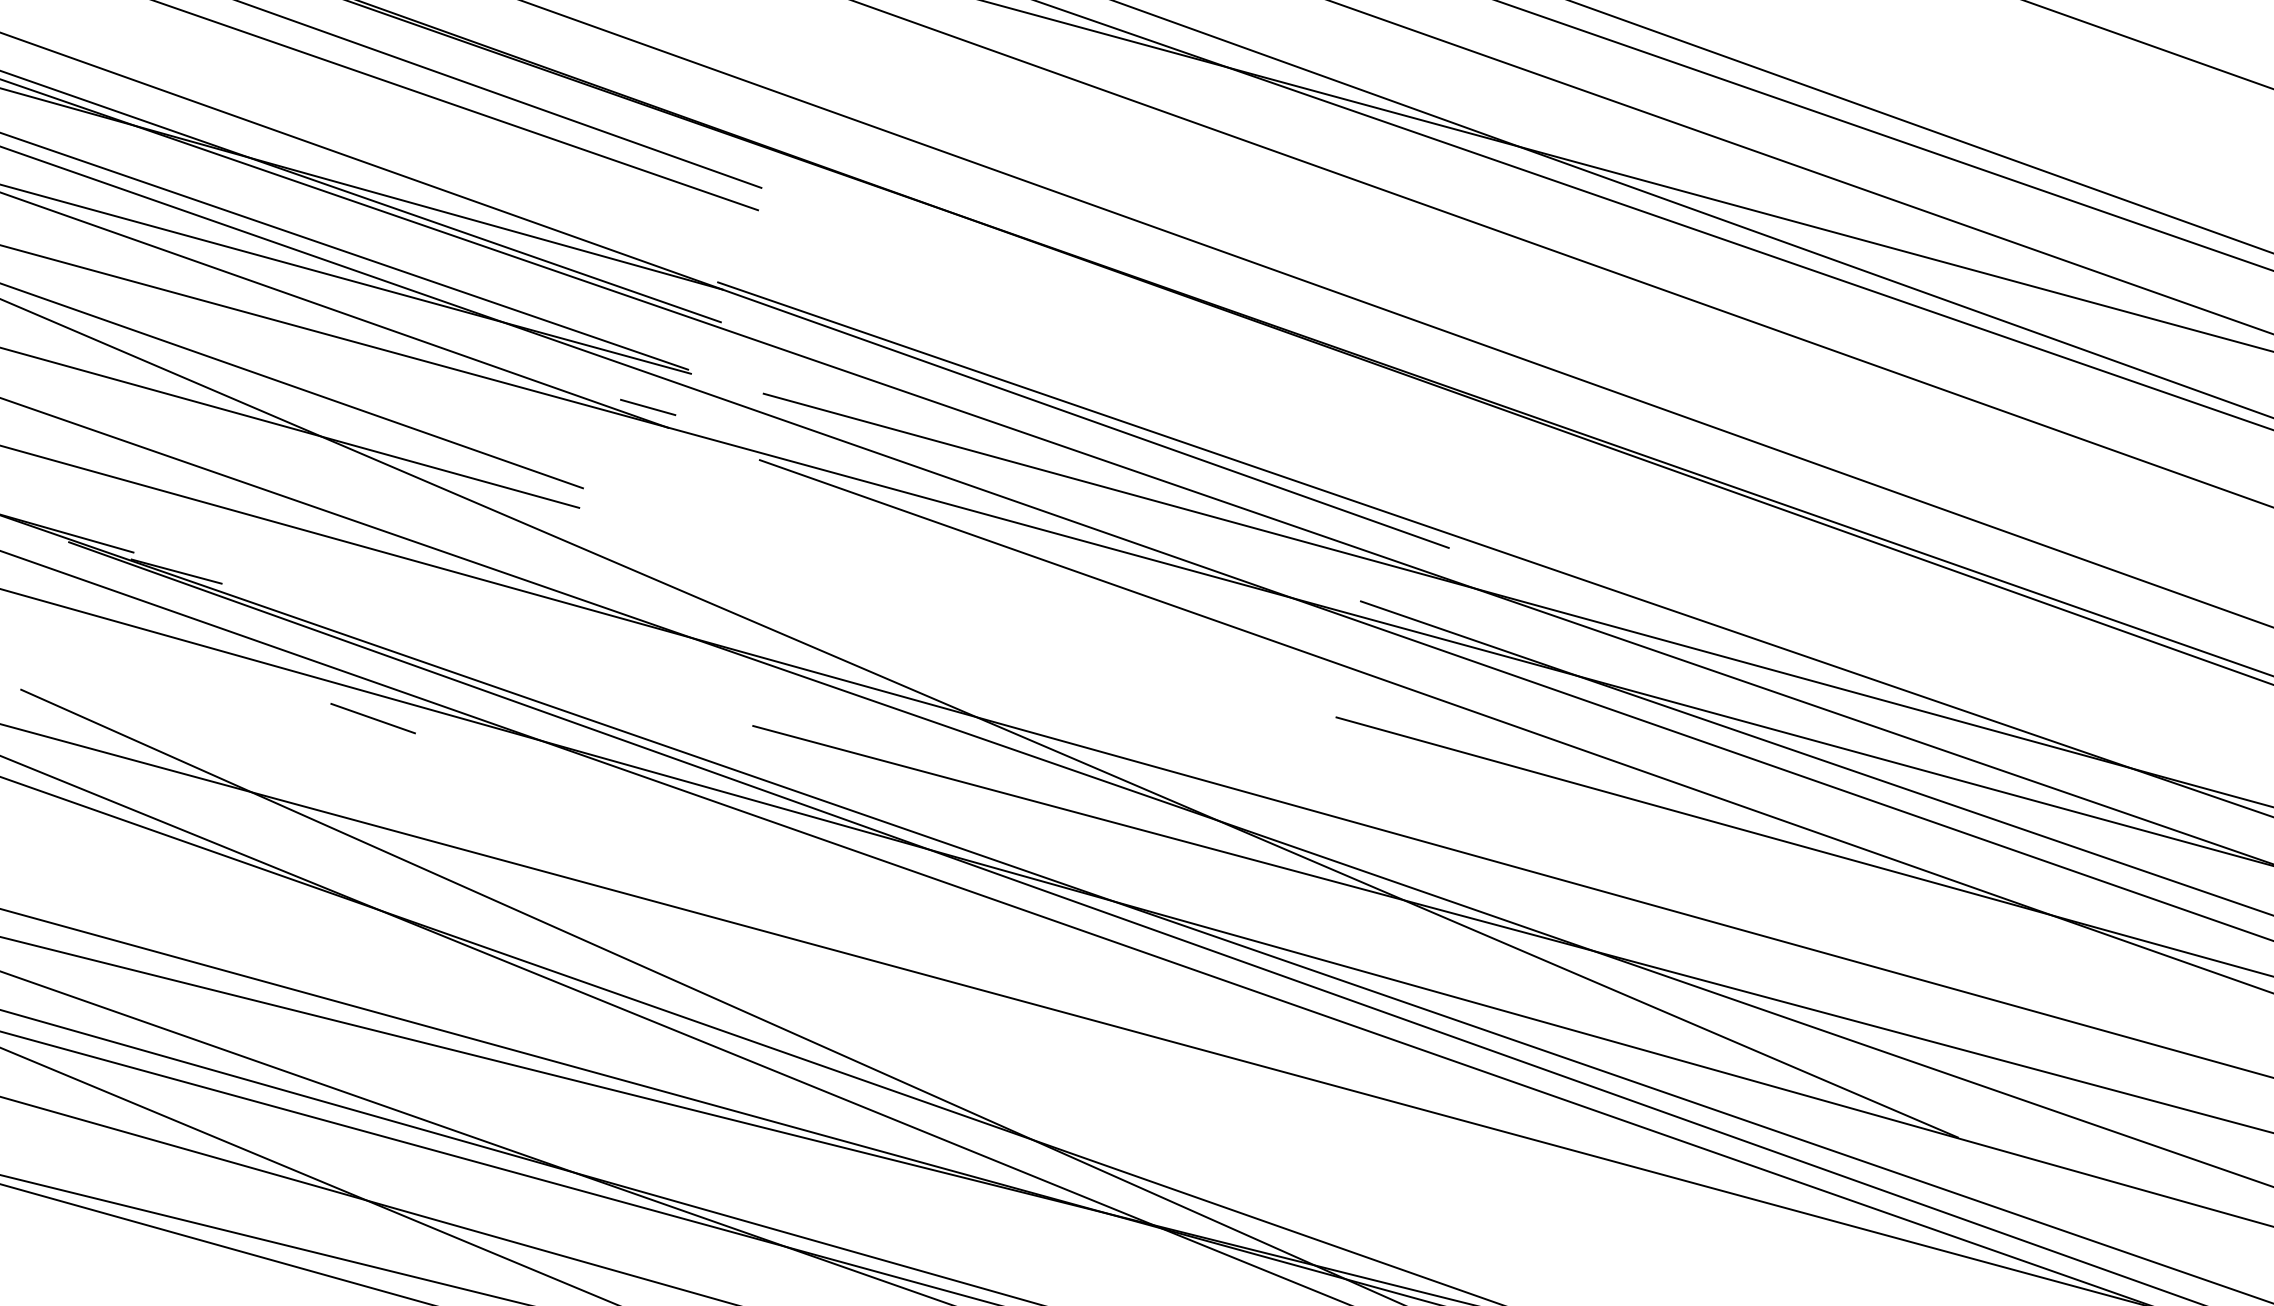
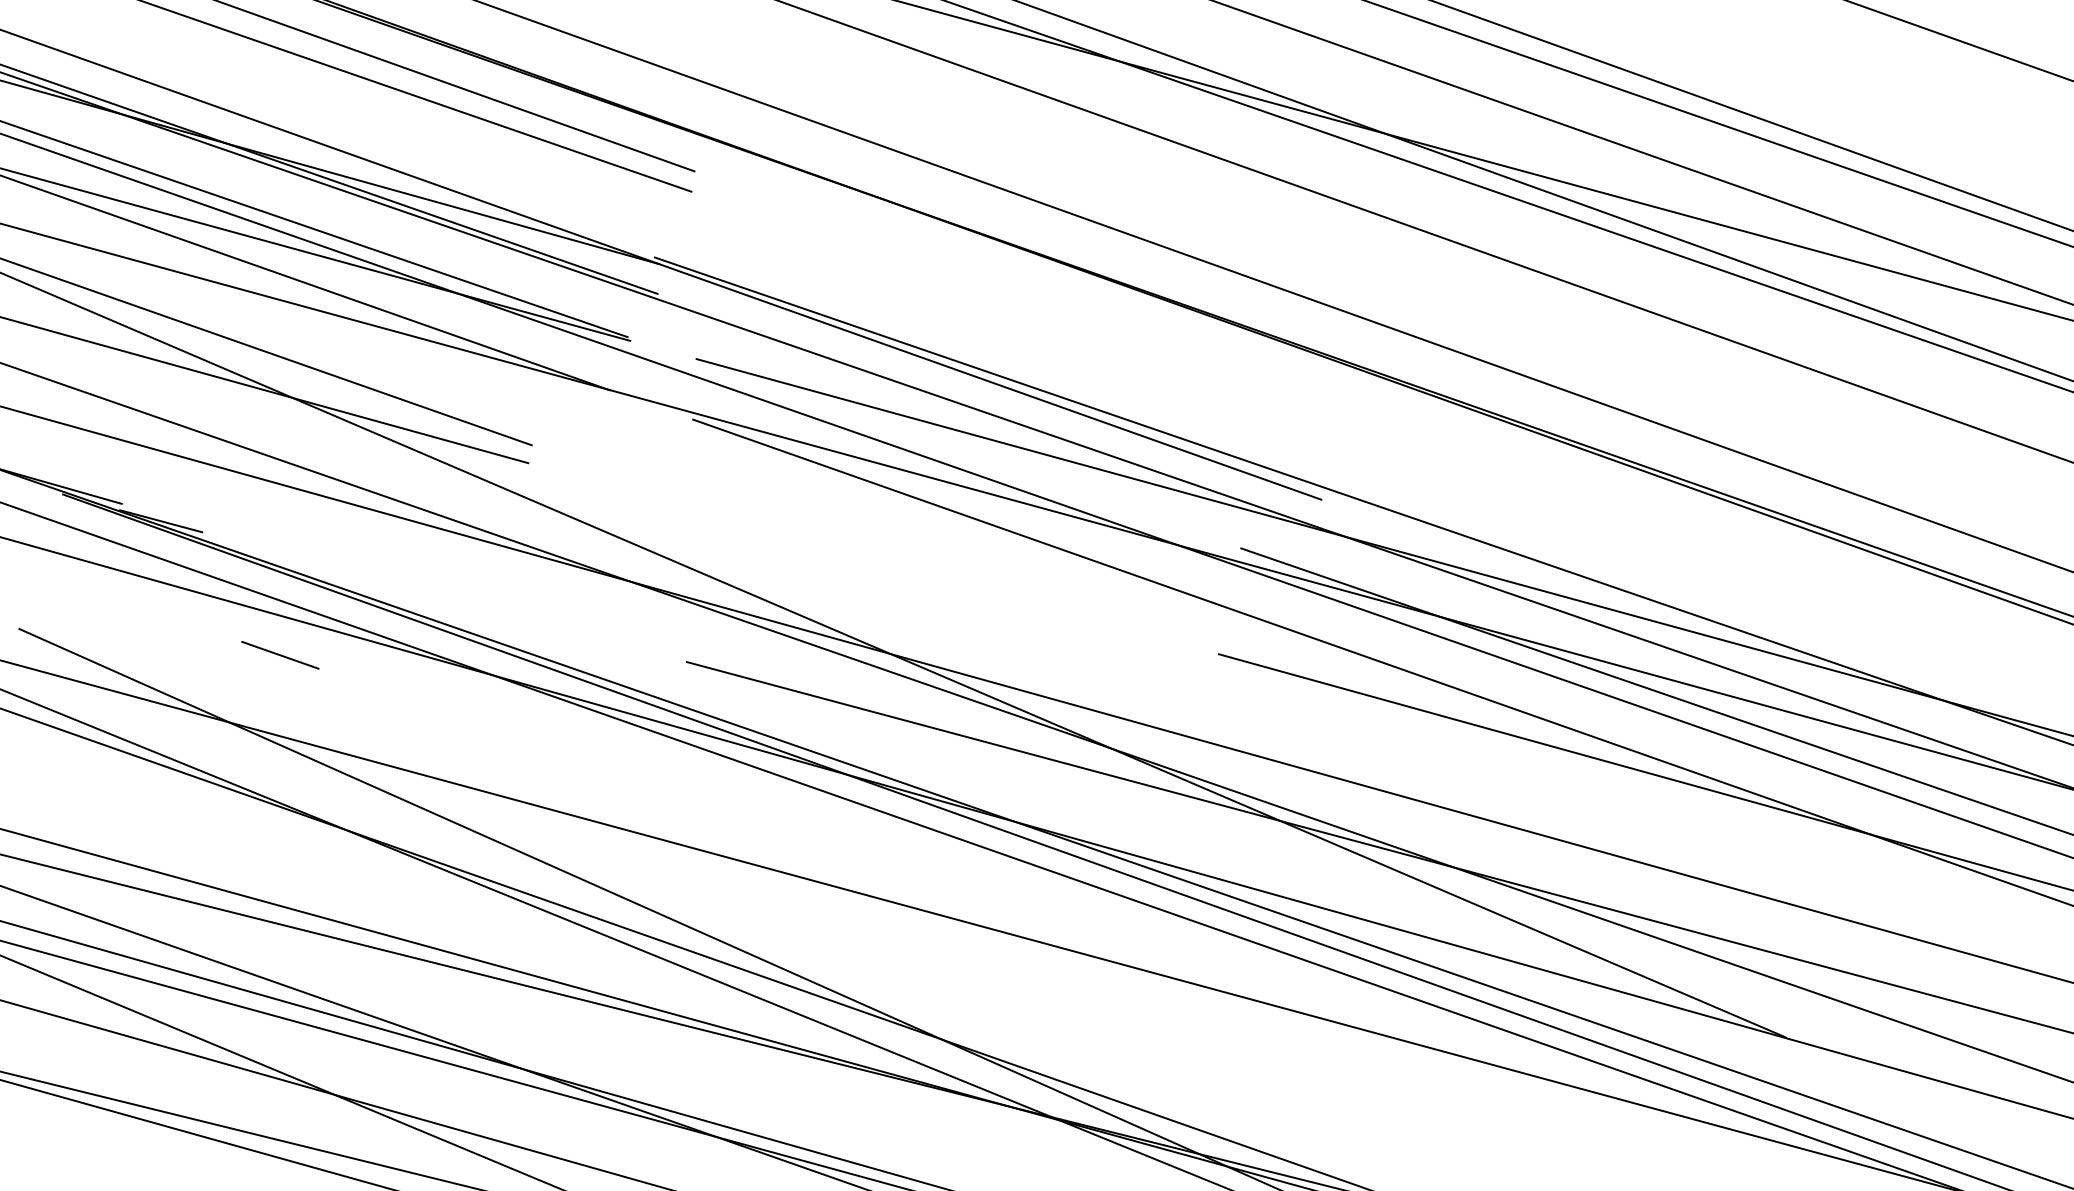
line: (647, 407) -> (590, 371), removed
line: (373, 718) -> (280, 655), moved

